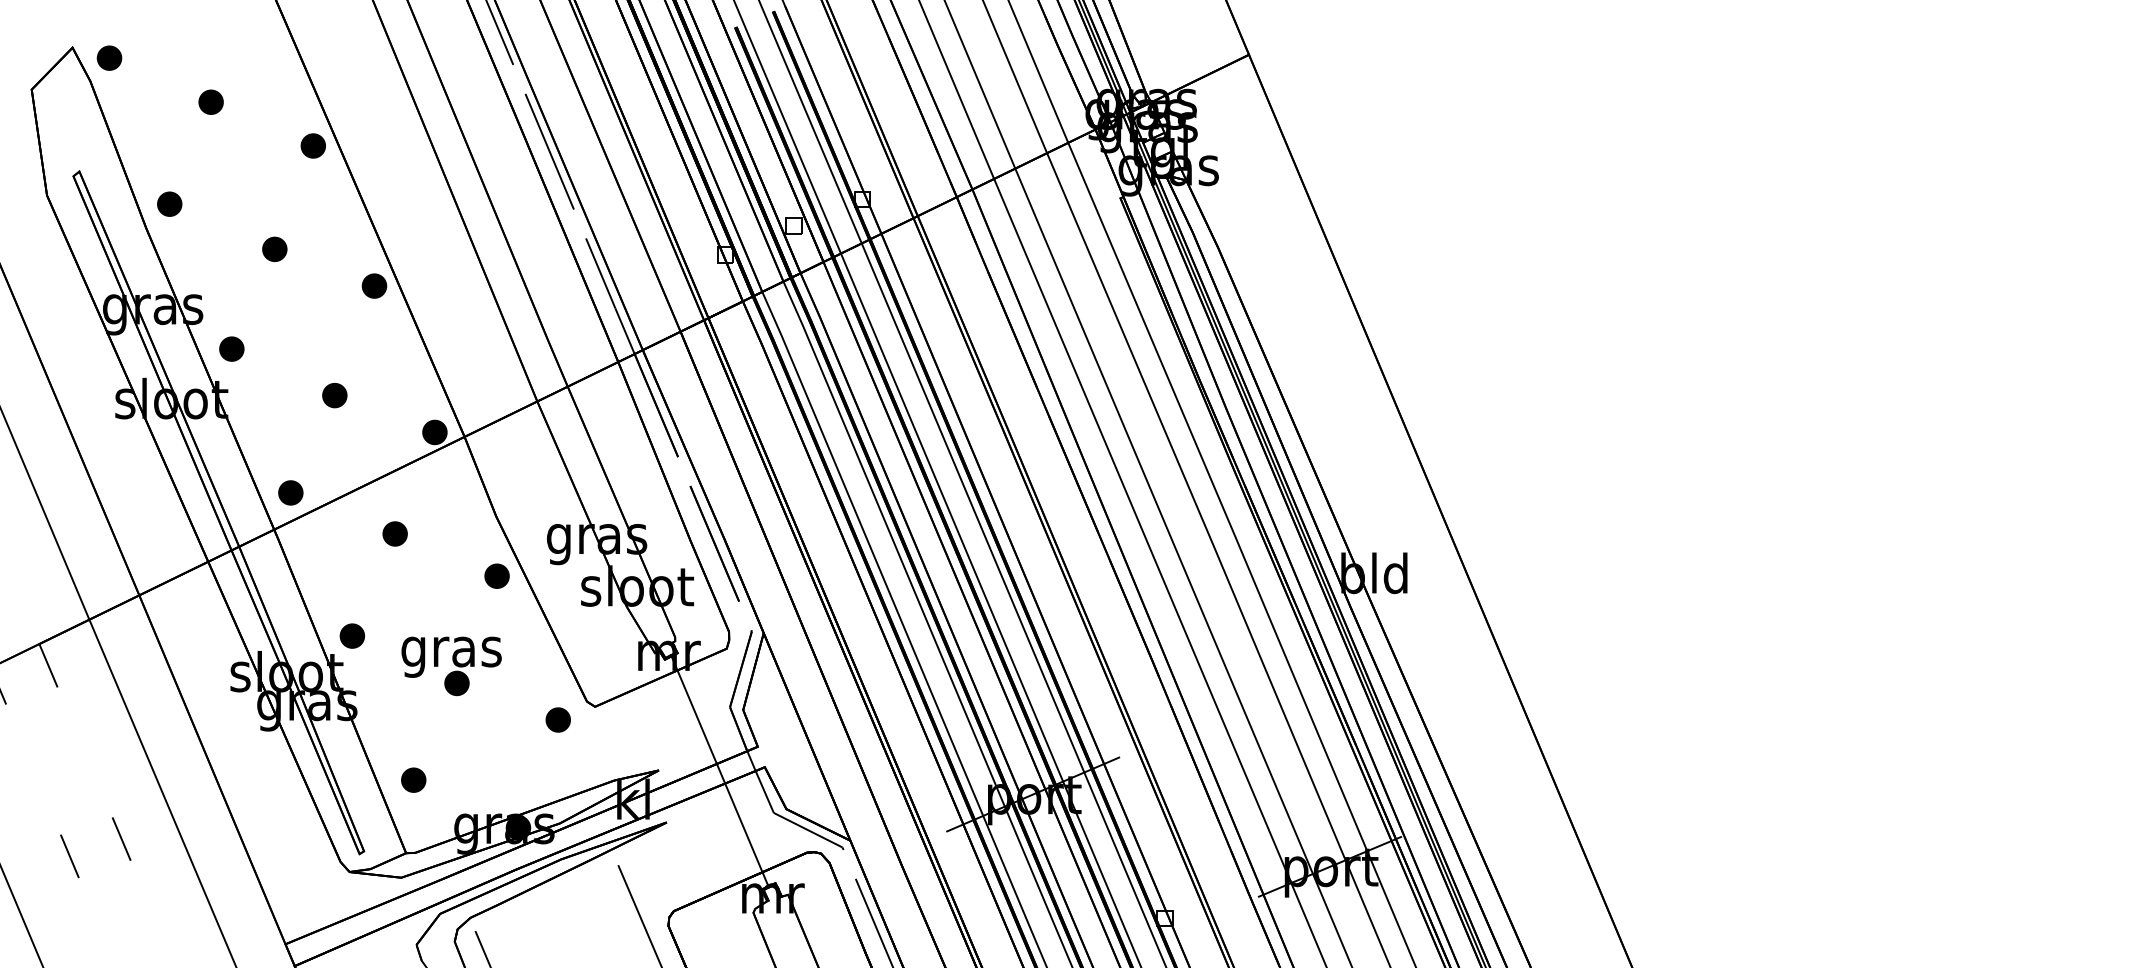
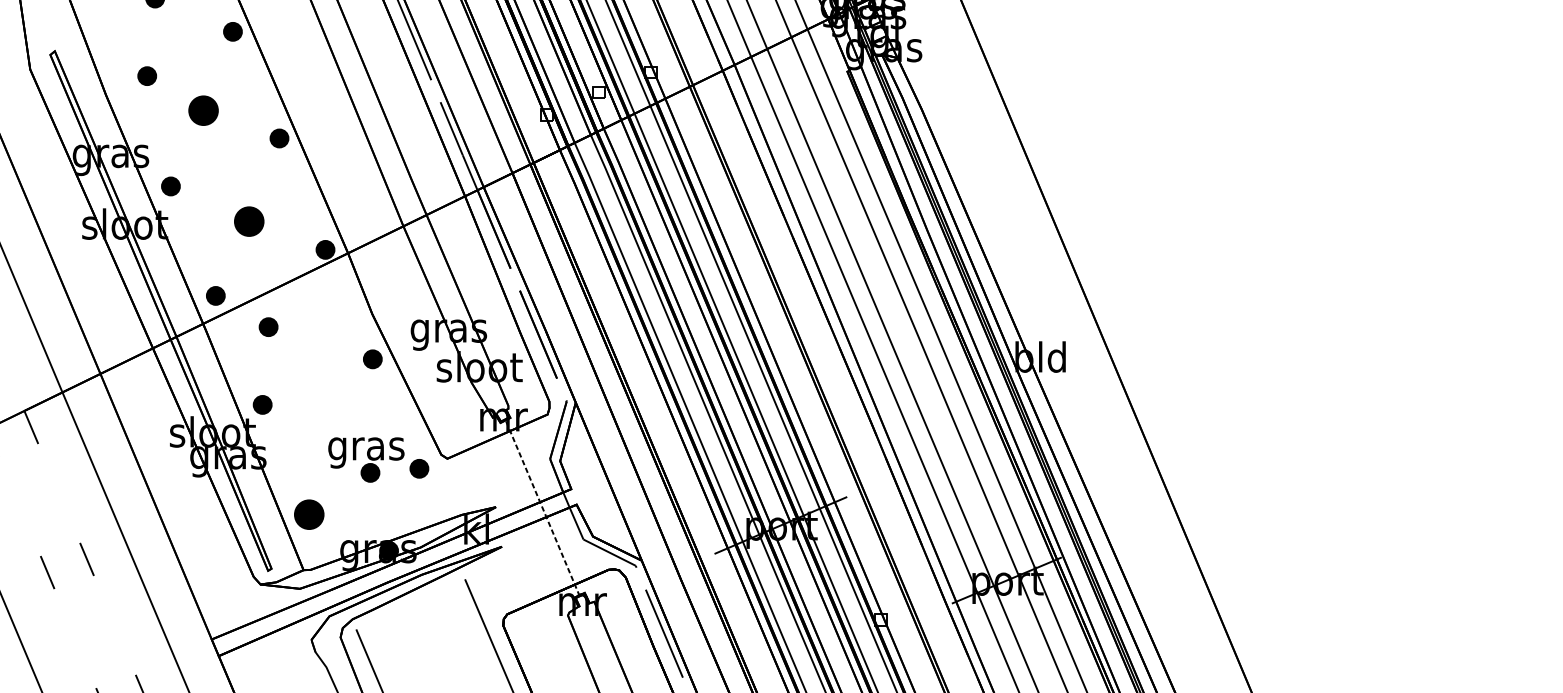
part: (169, 203) -> (147, 75), moved
part: (274, 248) -> (203, 109), size x1.6
part: (334, 395) -> (249, 221), size x1.6
part: (394, 533) -> (268, 326), moved
part: (451, 666) -> (366, 460), moved
line: (719, 770) -> (542, 507), solid -> dashed
part: (413, 779) -> (309, 514), size x1.6

